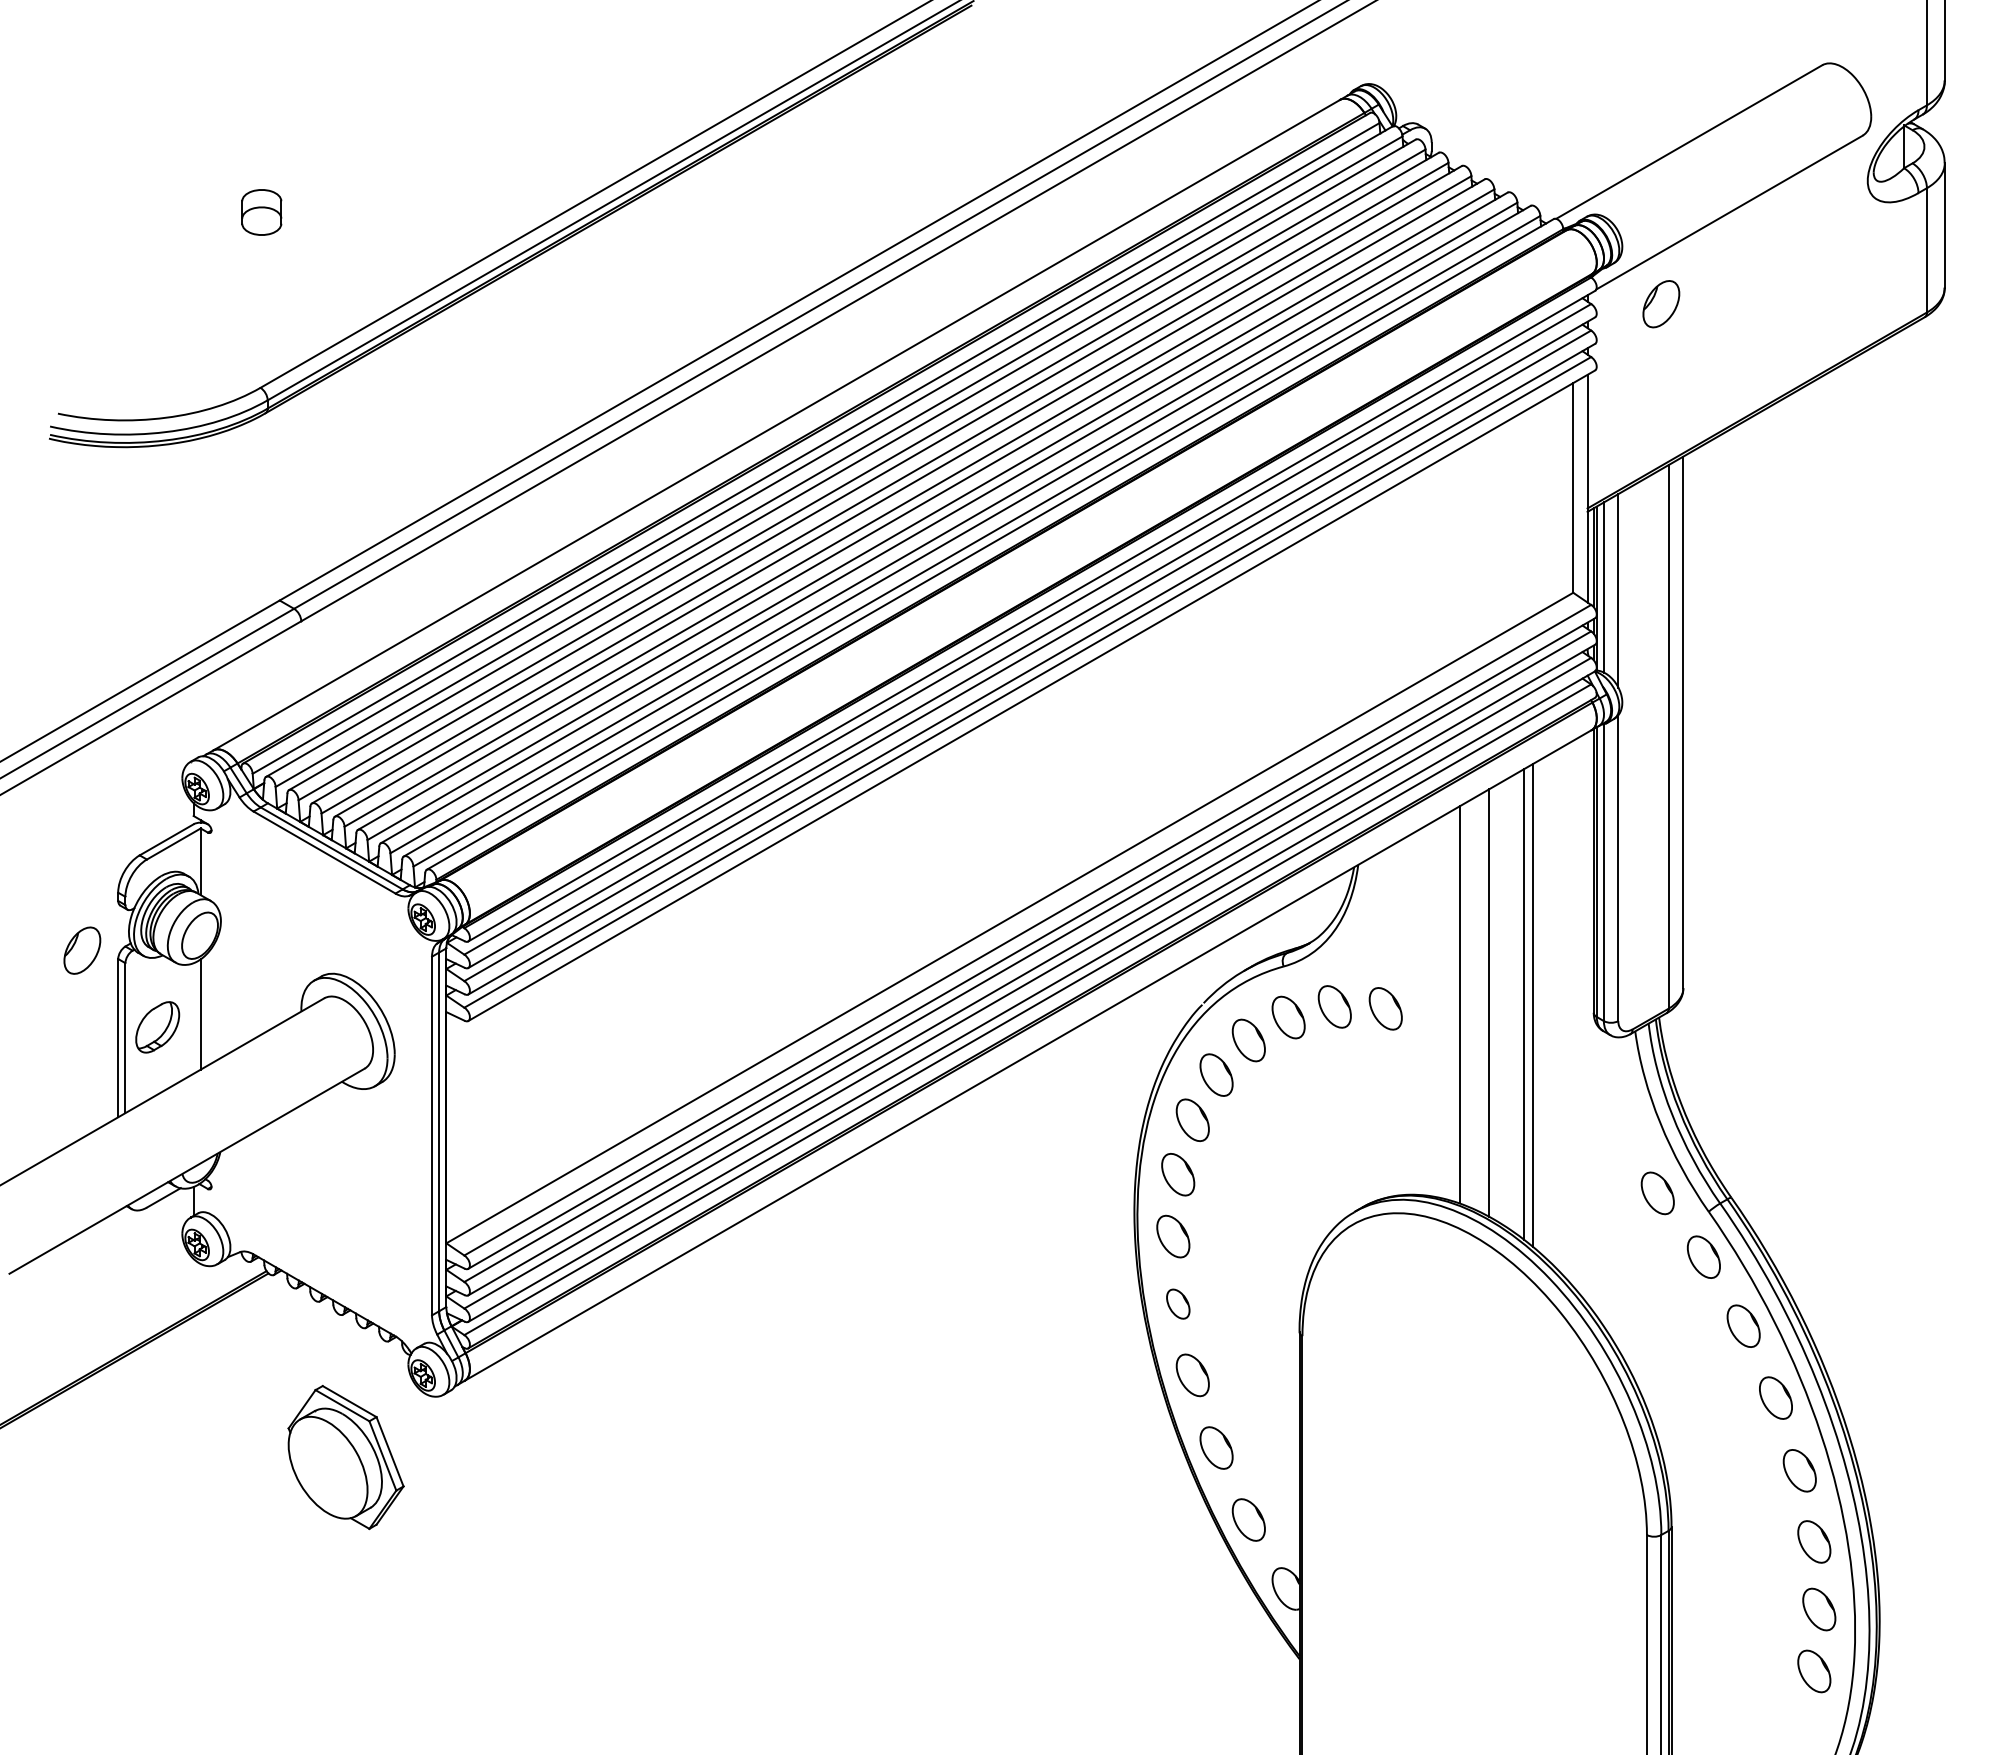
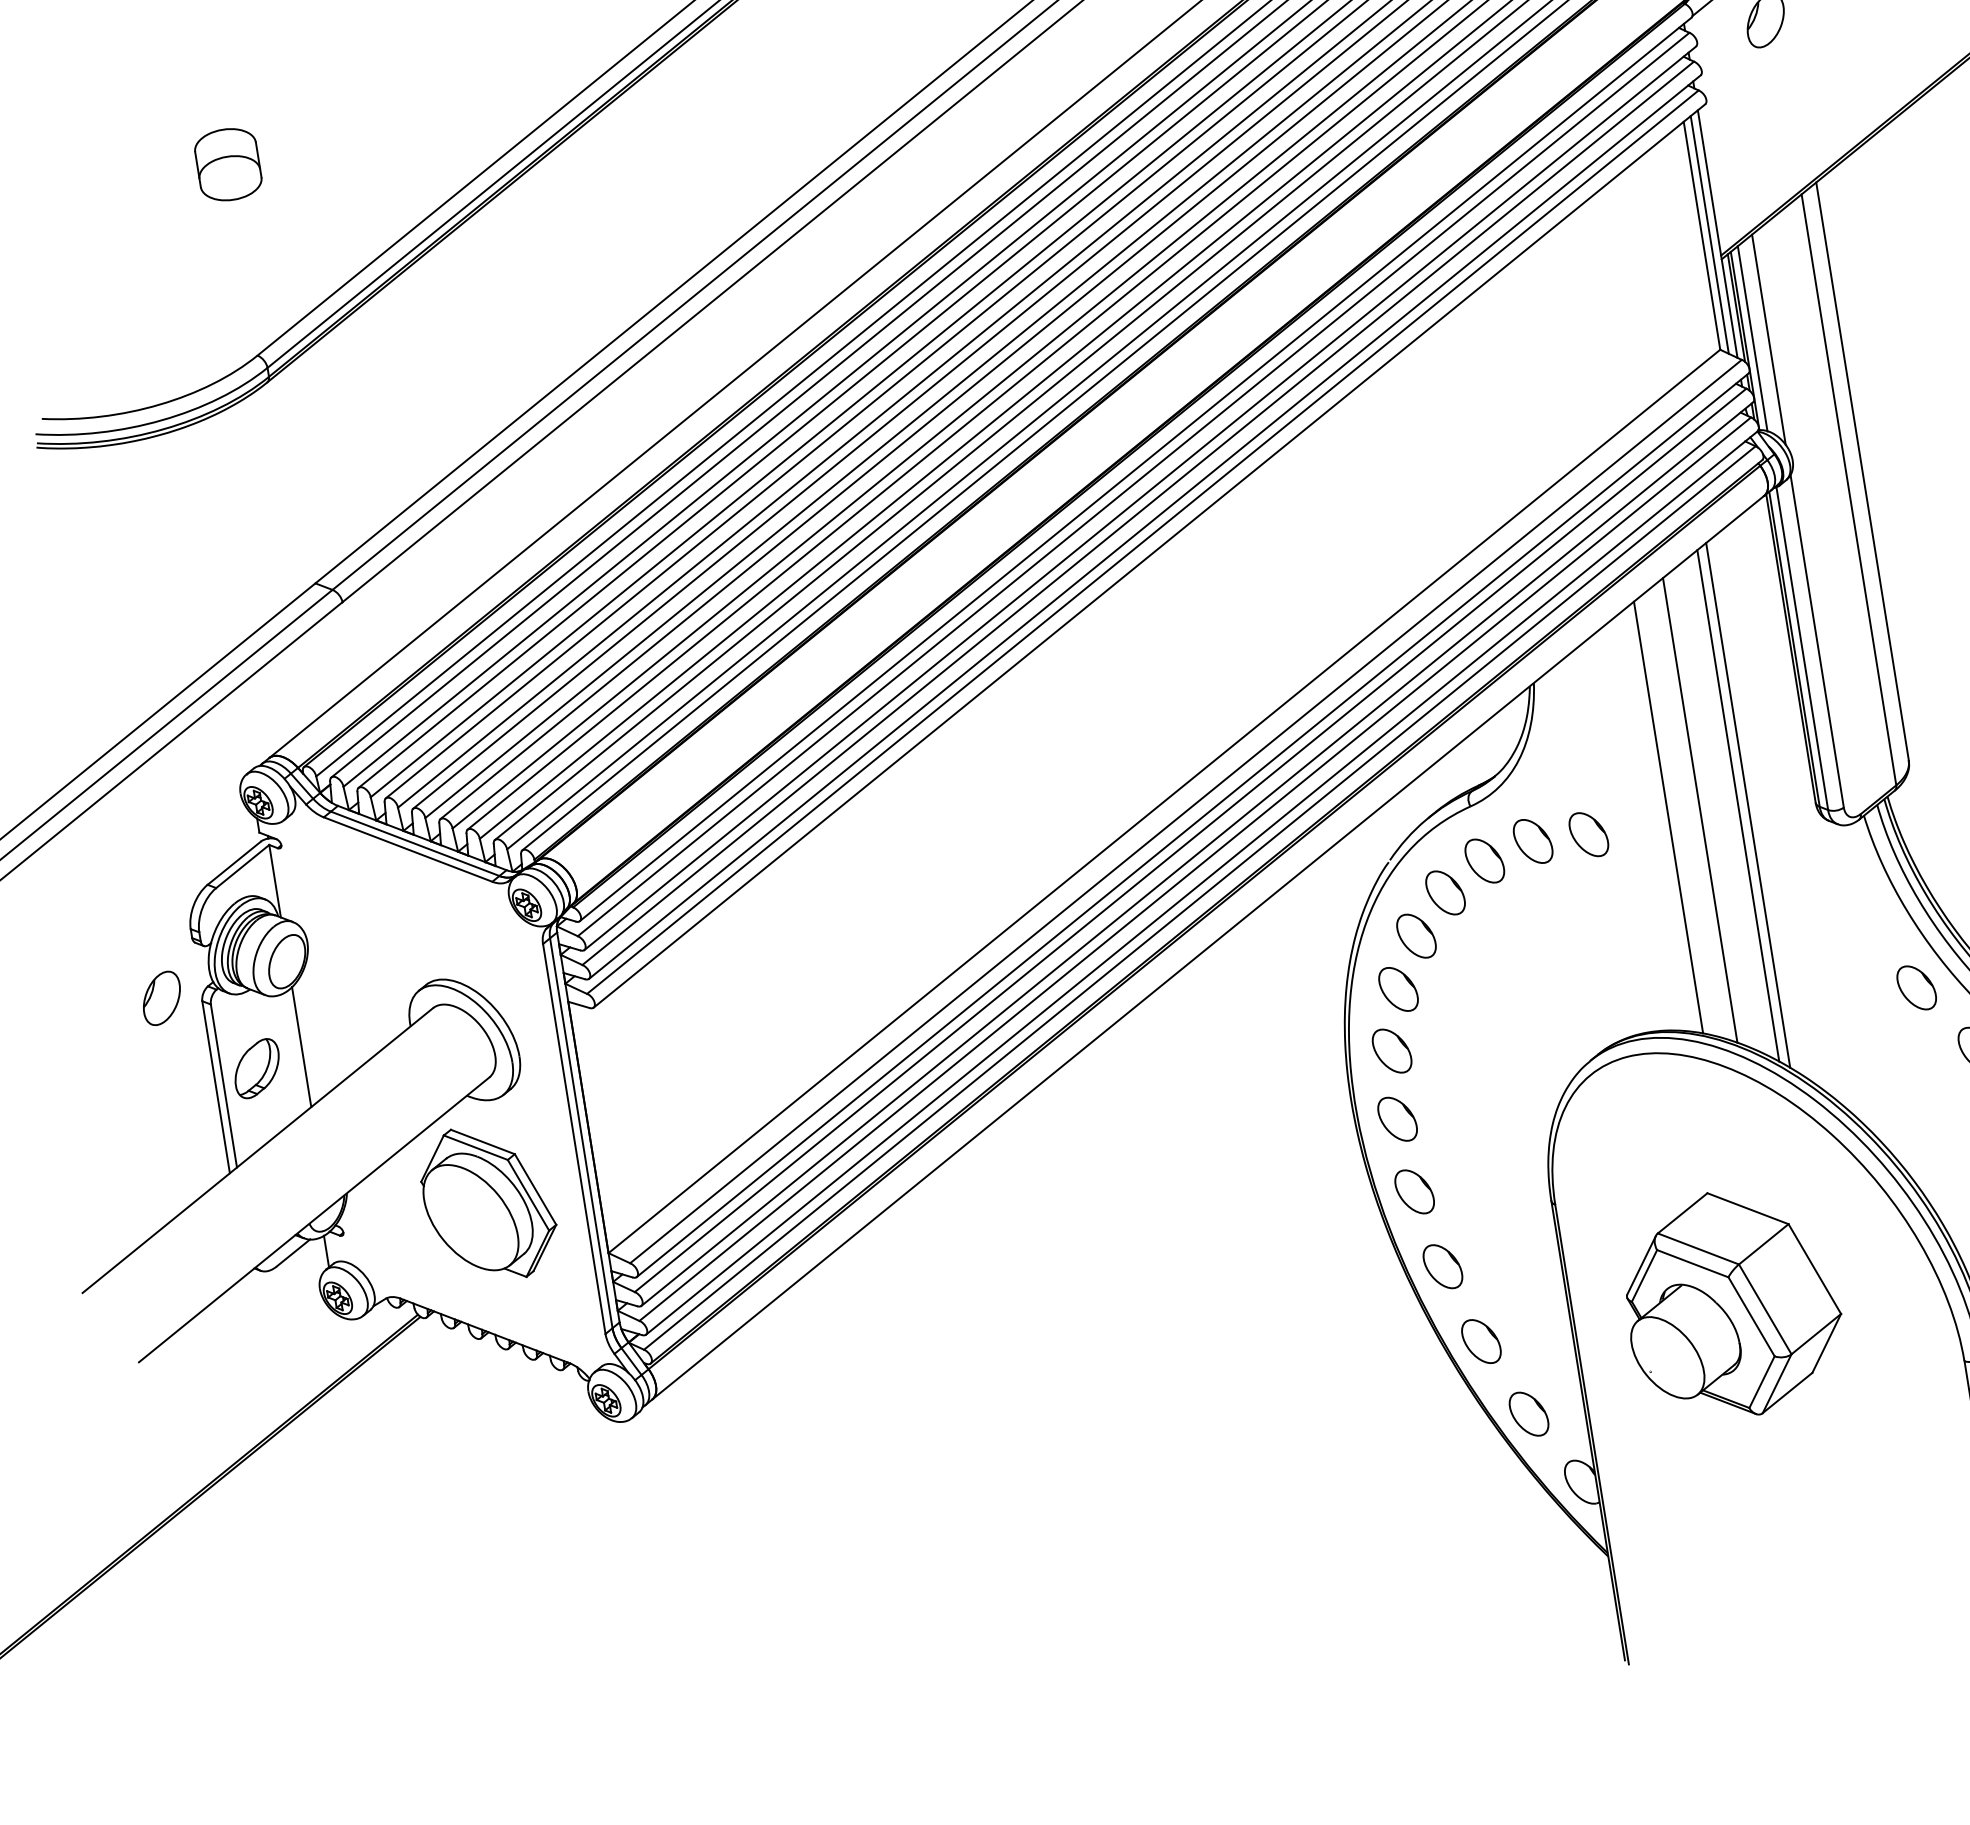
part: (261, 212) -> (228, 164), size x1.43
line: (1580, 487) -> (1709, 234), added
part: (1178, 1303) -> (1414, 1191), size x1.43
part: (1447, 1450) -> (1732, 1304), added
part: (345, 1457) -> (488, 1203), moved

